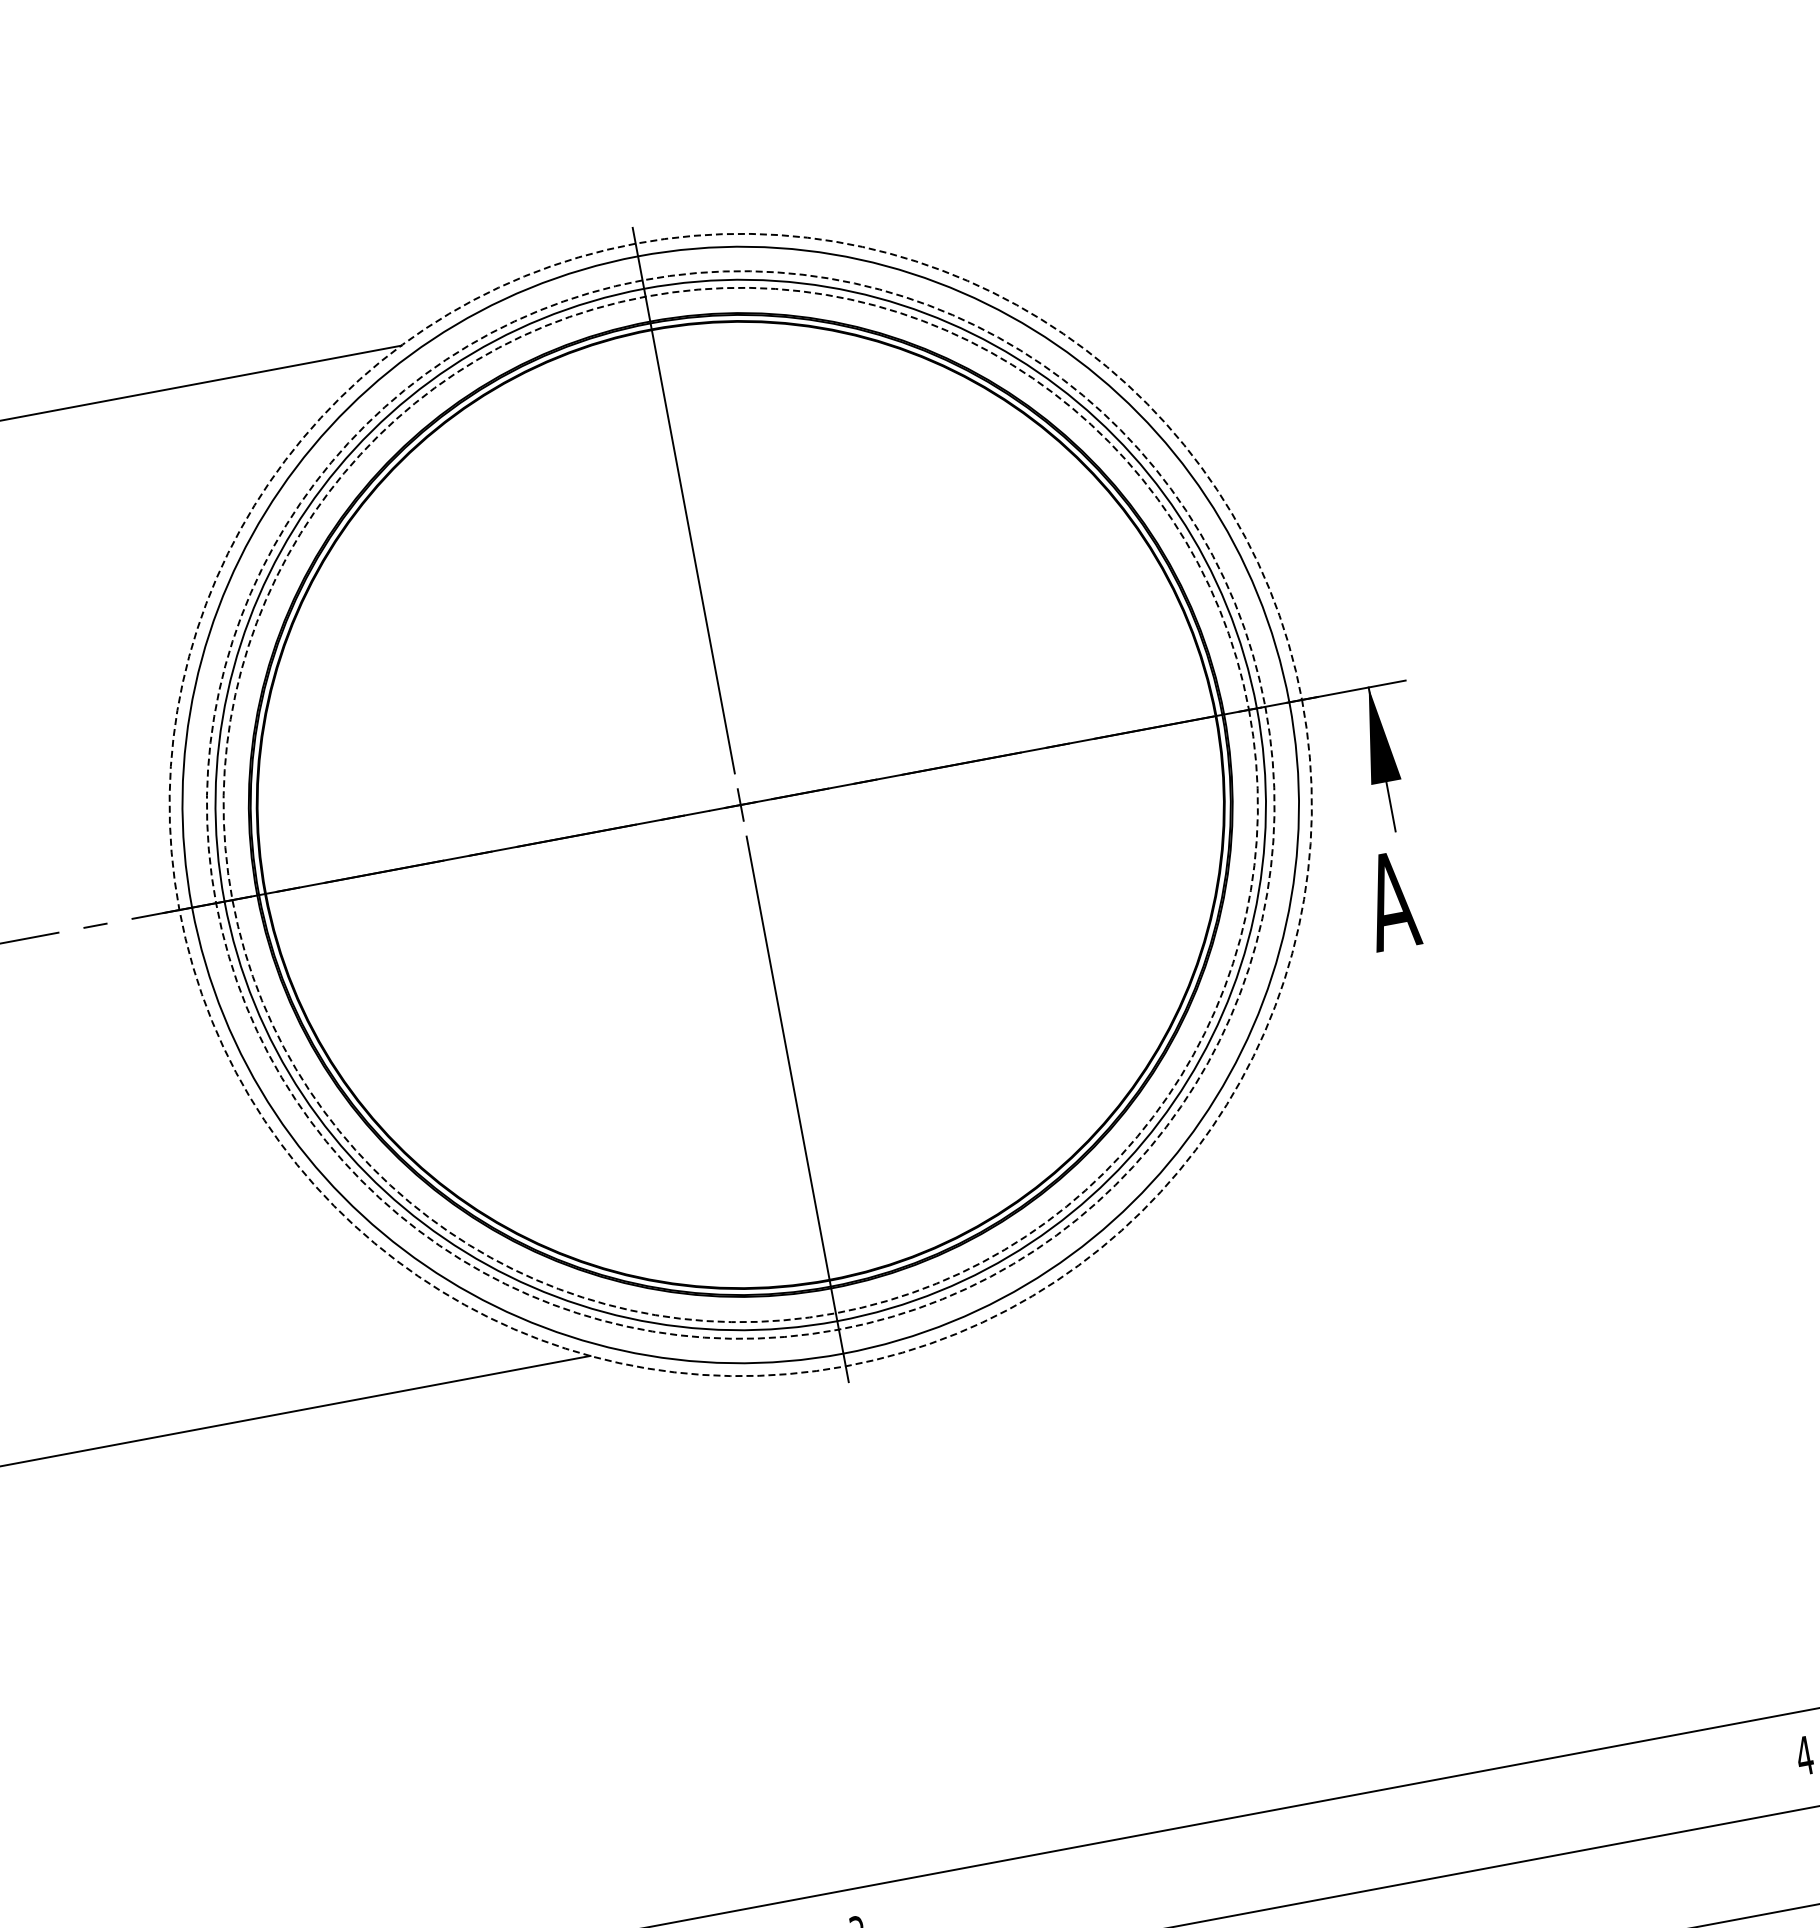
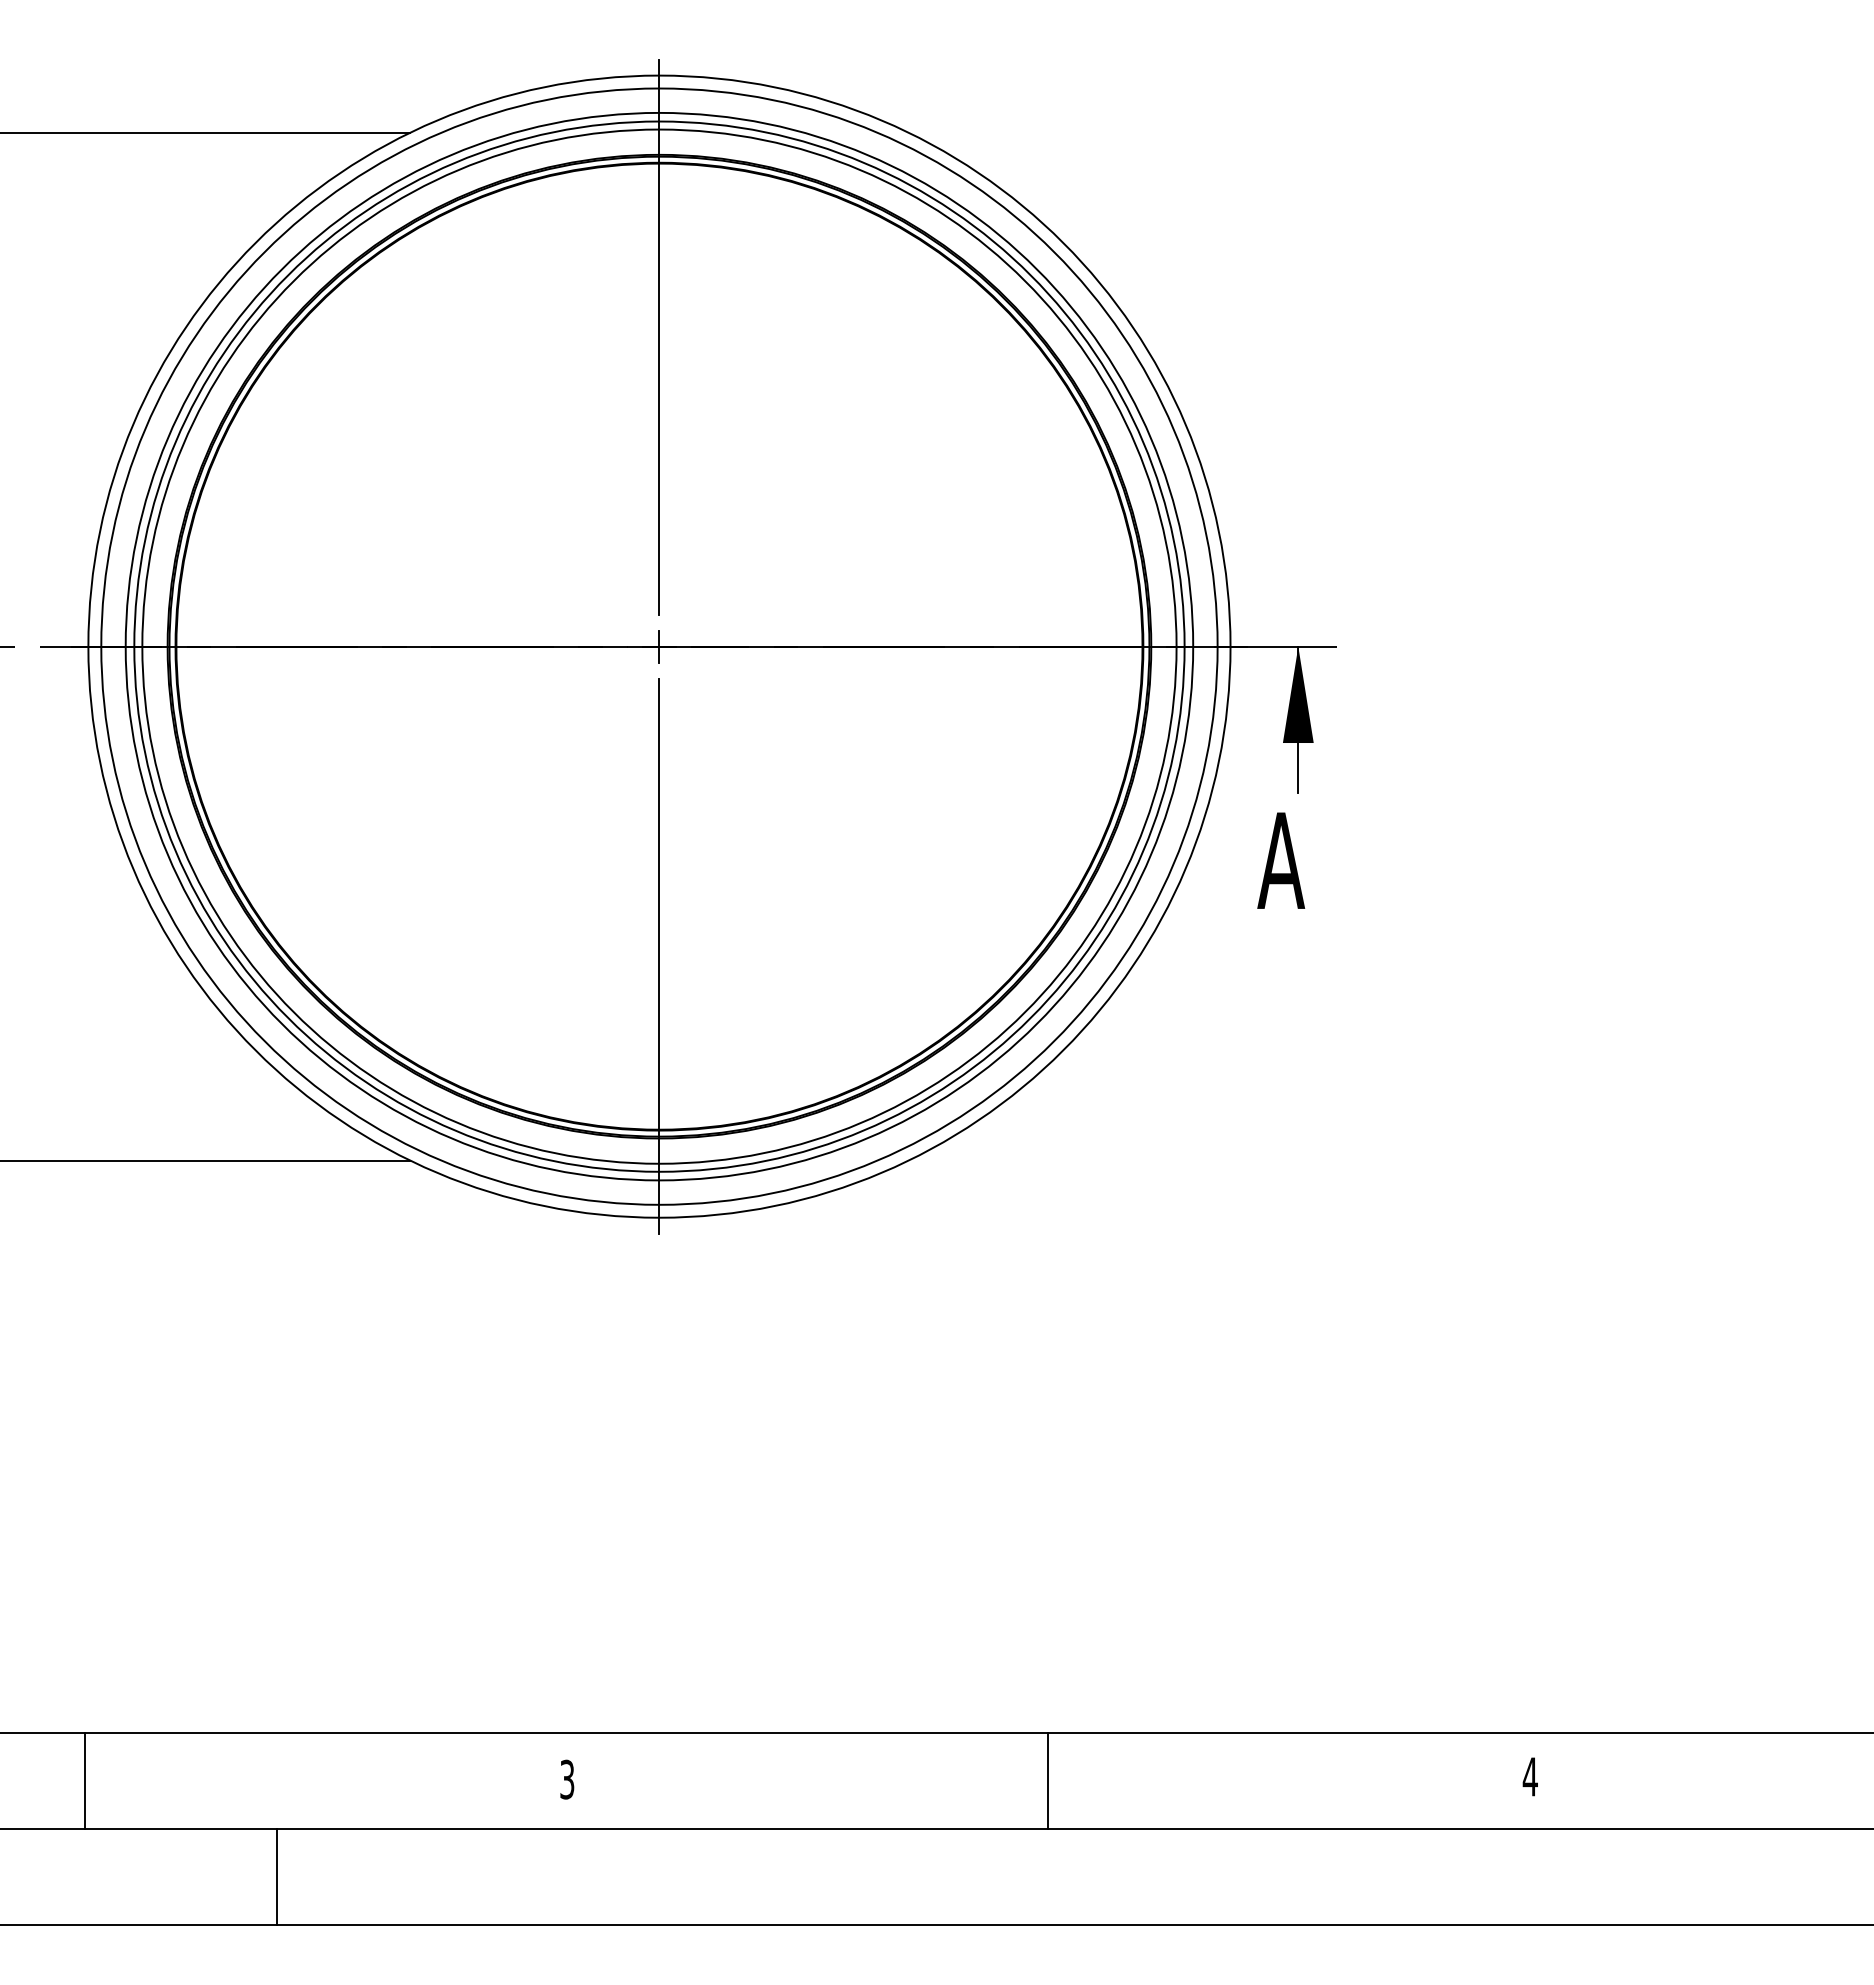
circle: (740, 804) -> (659, 646), dashed -> solid
circle: (740, 804) -> (659, 646), dashed -> solid
circle: (740, 804) -> (659, 646), dashed -> solid
line: (1331, 1847) -> (1048, 1780), added

